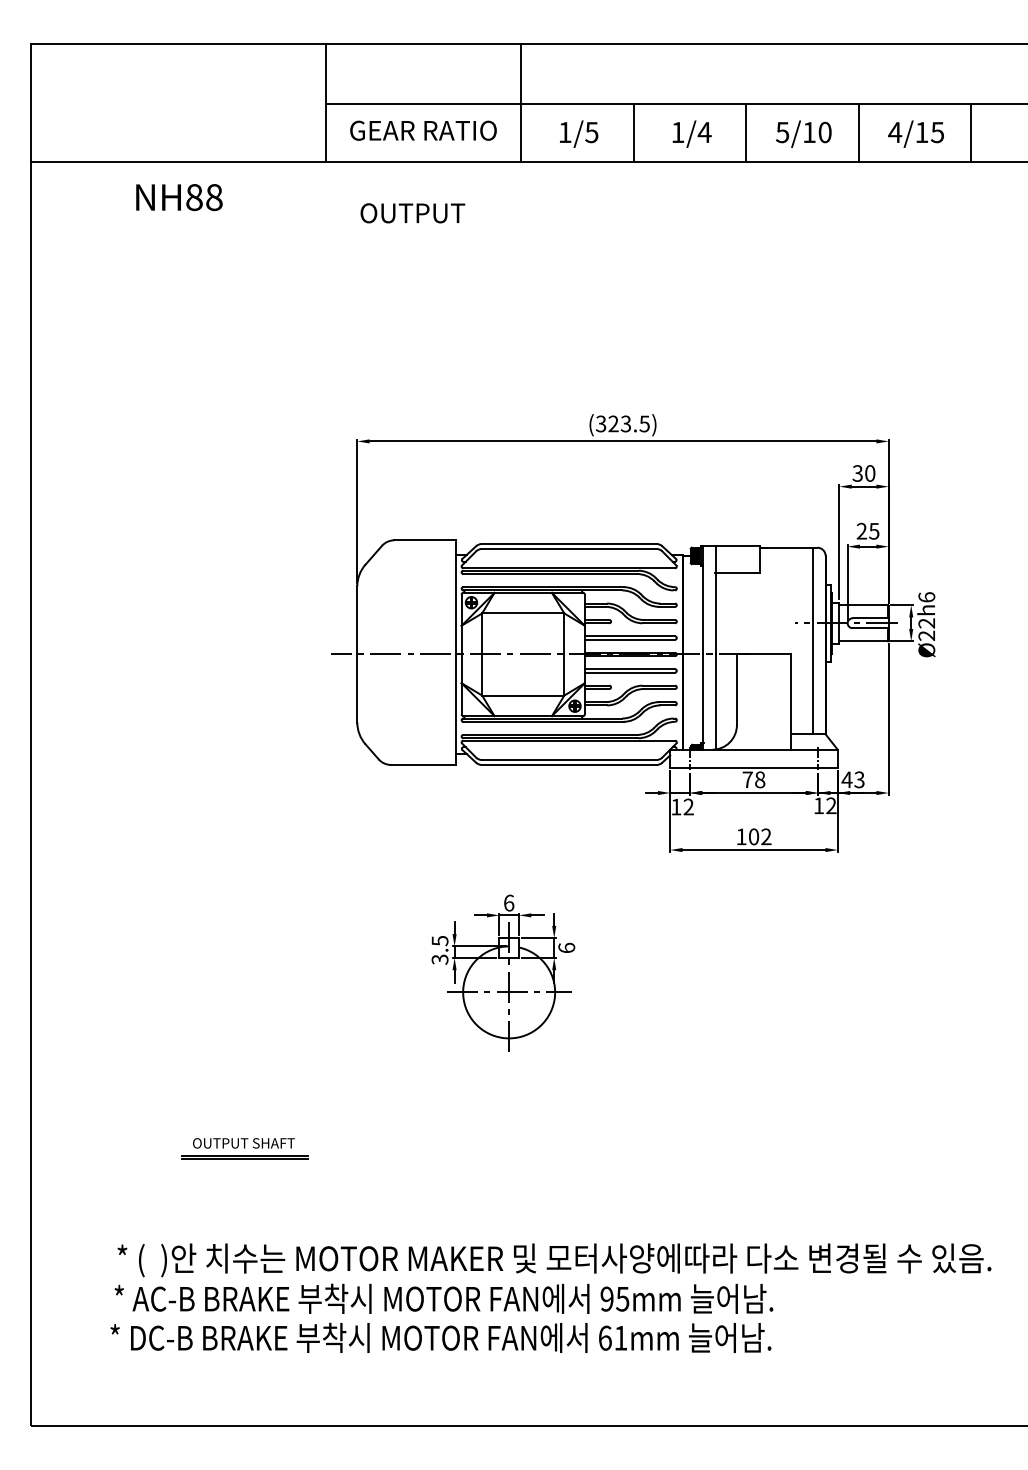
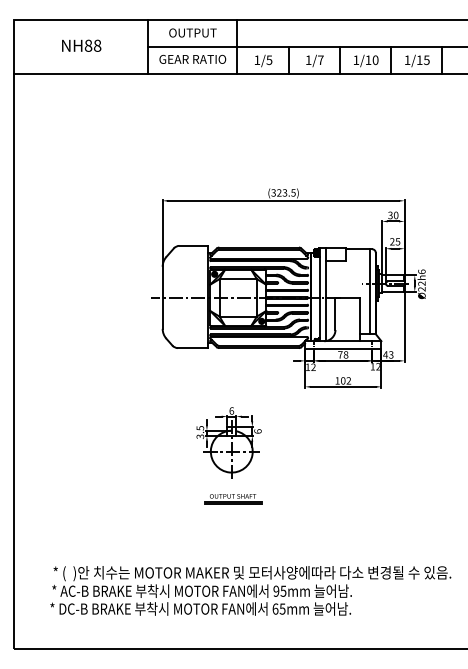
text: (704, 130) -> (320, 59), 1/4 -> 1/7
text: (895, 130) -> (407, 59), 4/15 -> 1/15
text: (783, 133) -> (356, 60), 5/10 -> 1/10
text: (178, 196) -> (81, 45), moved
text: (411, 212) -> (192, 32), moved
part: (244, 1150) -> (233, 499), moved
text: (620, 1336) -> (282, 608), 61mm -> 65mm

